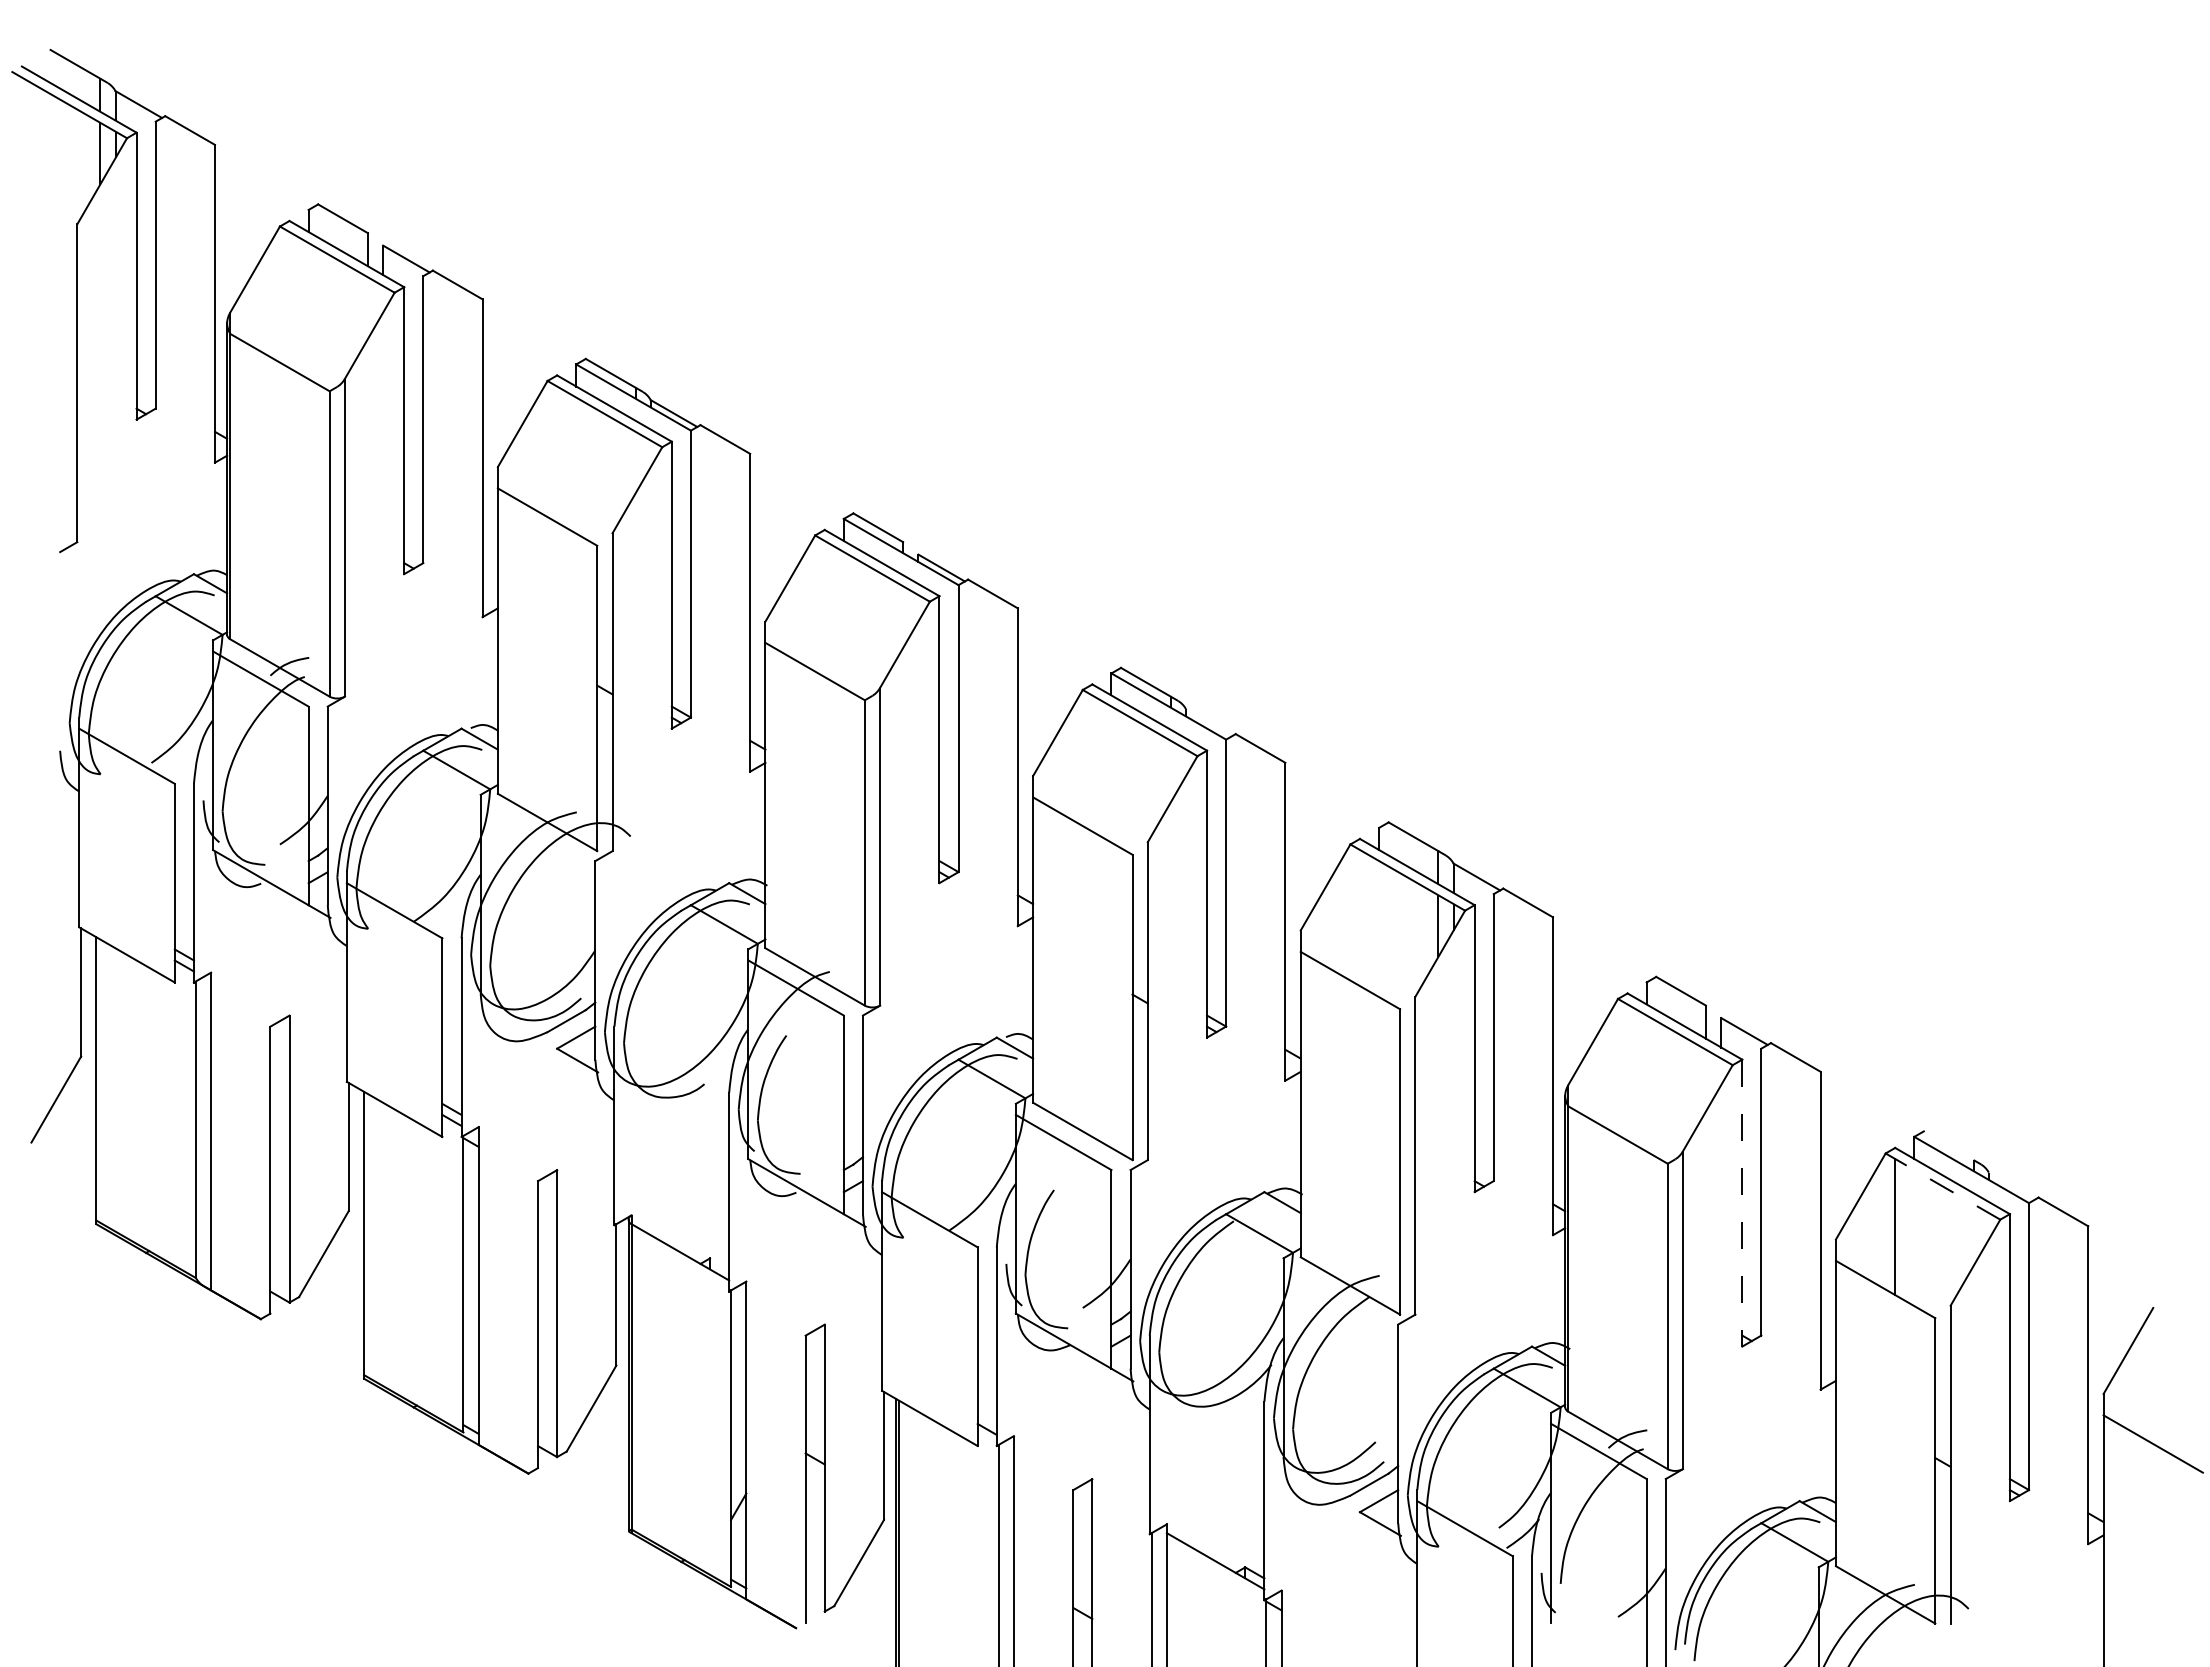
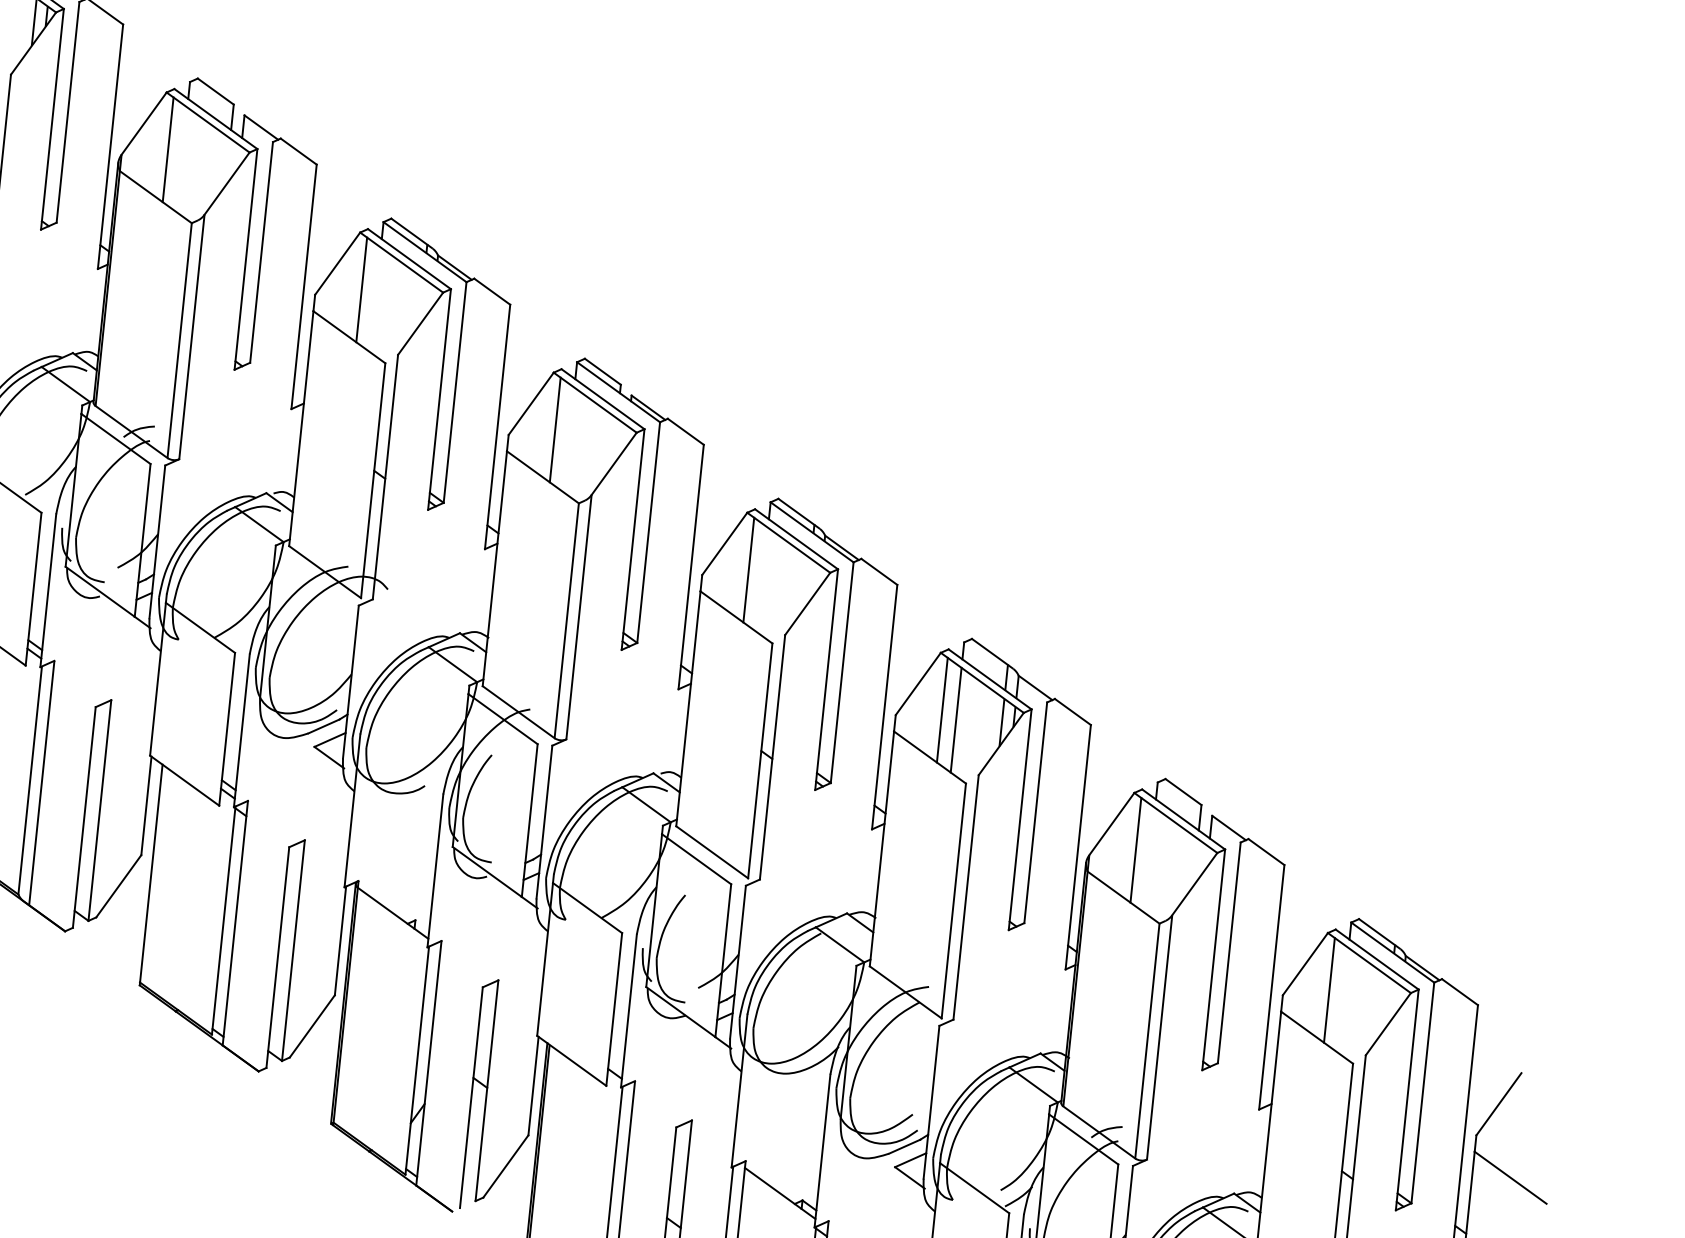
line: (289, 300) -> (168, 150), added
line: (557, 454) -> (362, 289), added
line: (824, 609) -> (555, 430), added
line: (1209, 722) -> (842, 547), added
line: (1092, 763) -> (748, 570), added
line: (1359, 917) -> (942, 709), added
line: (1379, 929) -> (956, 720), added
line: (1627, 1072) -> (1135, 850), added
line: (1948, 1145) -> (1376, 931), added
line: (2011, 1185) -> (1422, 967), added
line: (1942, 1186) -> (1369, 962), dashed -> solid
line: (1742, 1203) -> (1213, 960), dashed -> solid

